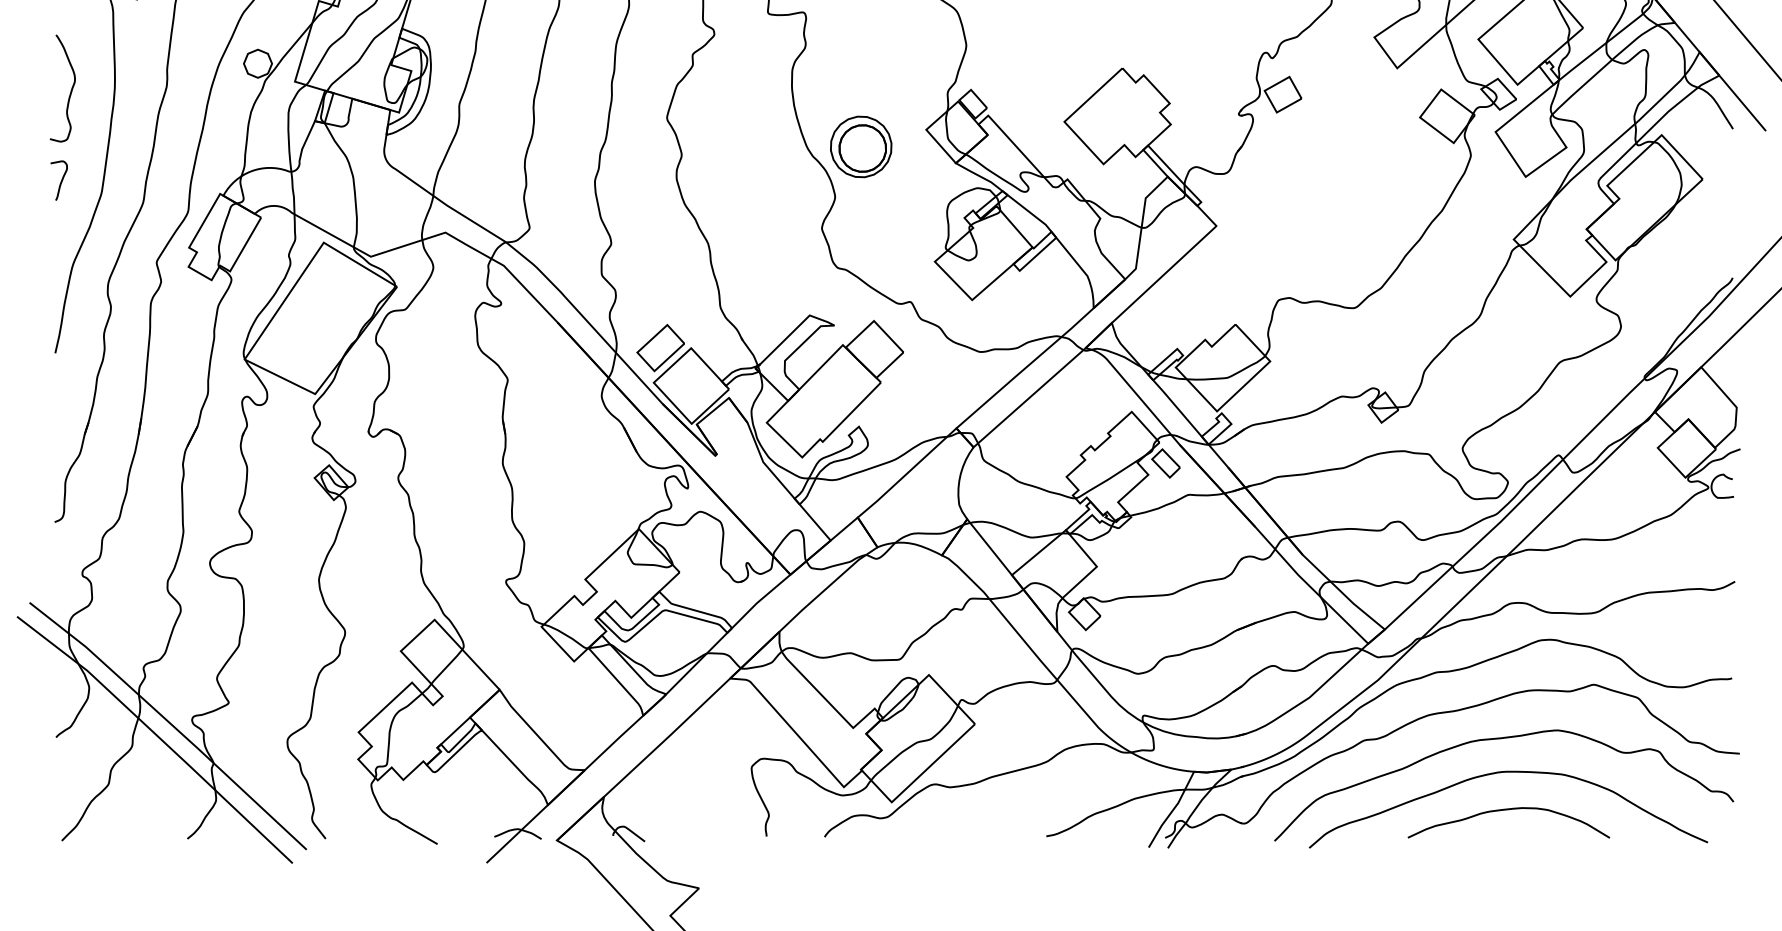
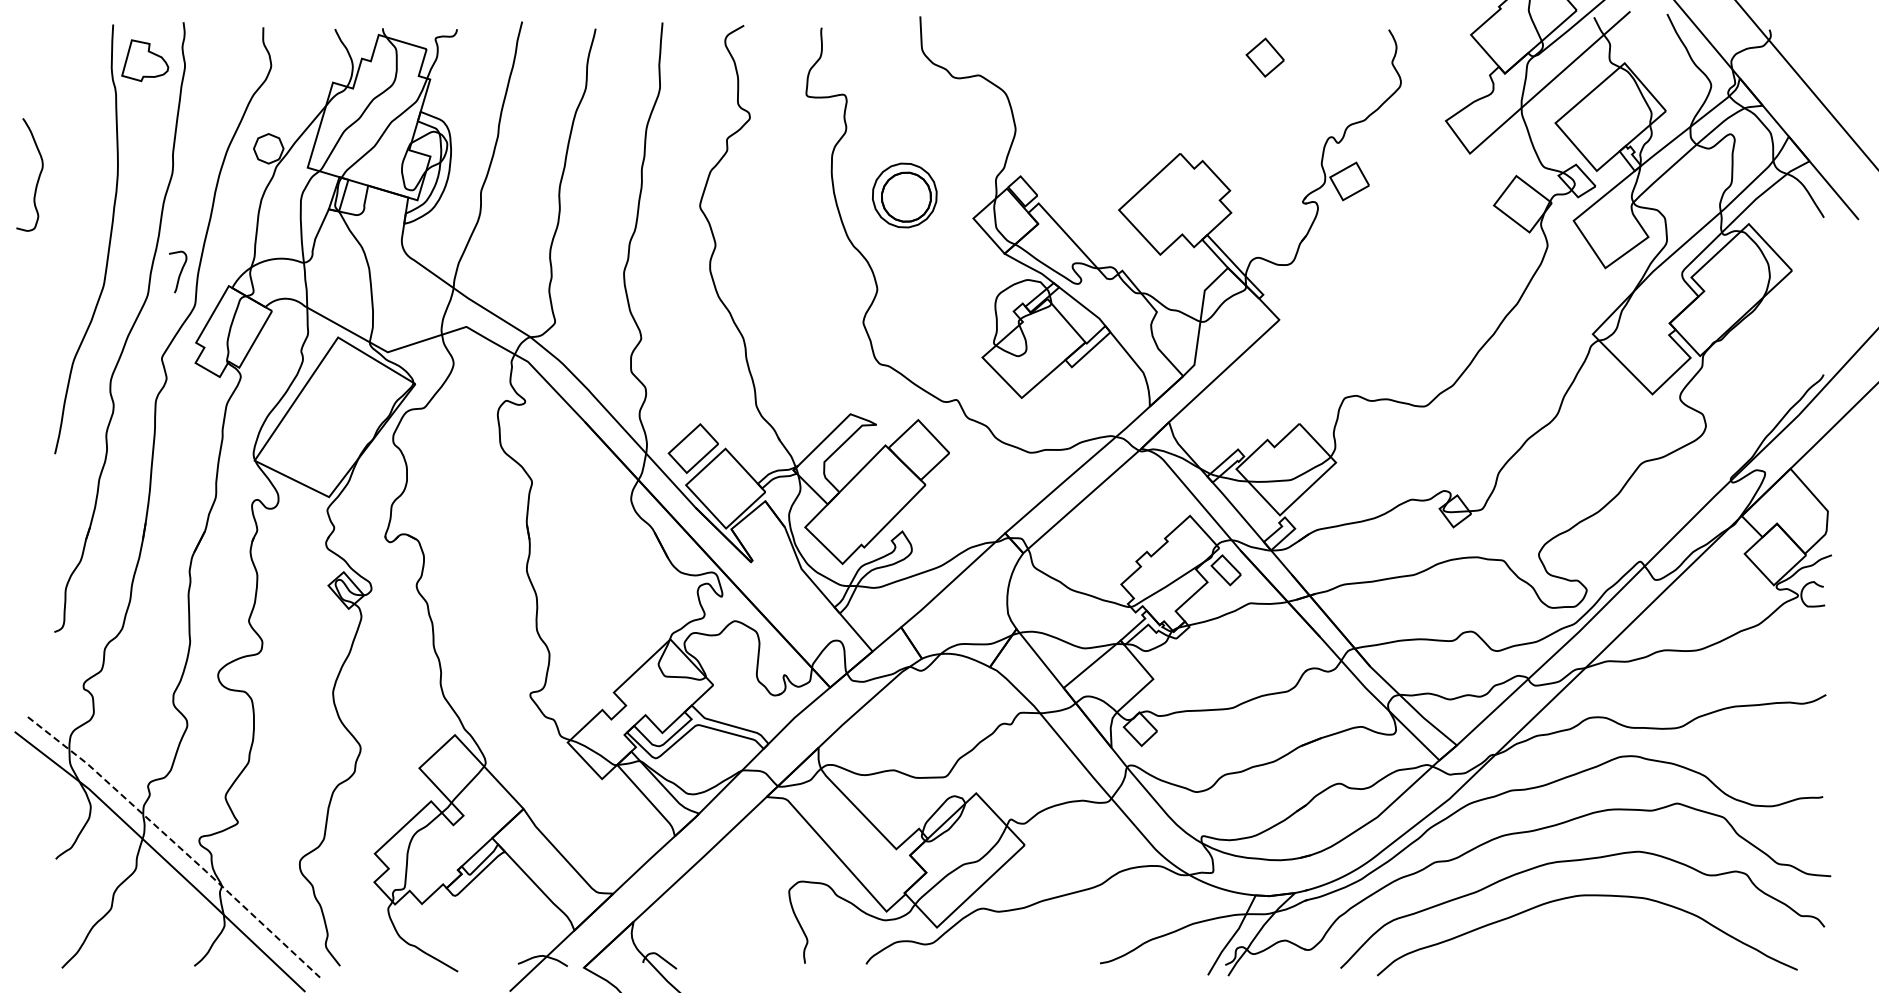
curve: (70, 89) -> (38, 175), moved
part: (860, 146) -> (904, 195), moved
curve: (61, 180) -> (180, 271), moved
line: (170, 723) -> (176, 844), solid -> dashed
curve: (1505, 810) -> (1584, 936), removed

